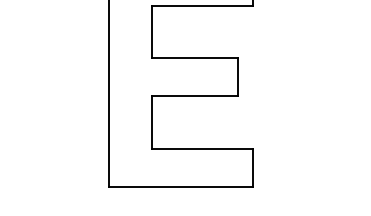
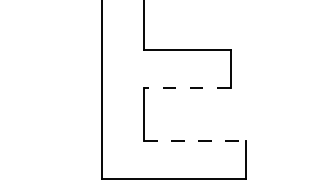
line: (194, 95) -> (187, 87), solid -> dashed
line: (202, 148) -> (195, 140), solid -> dashed

